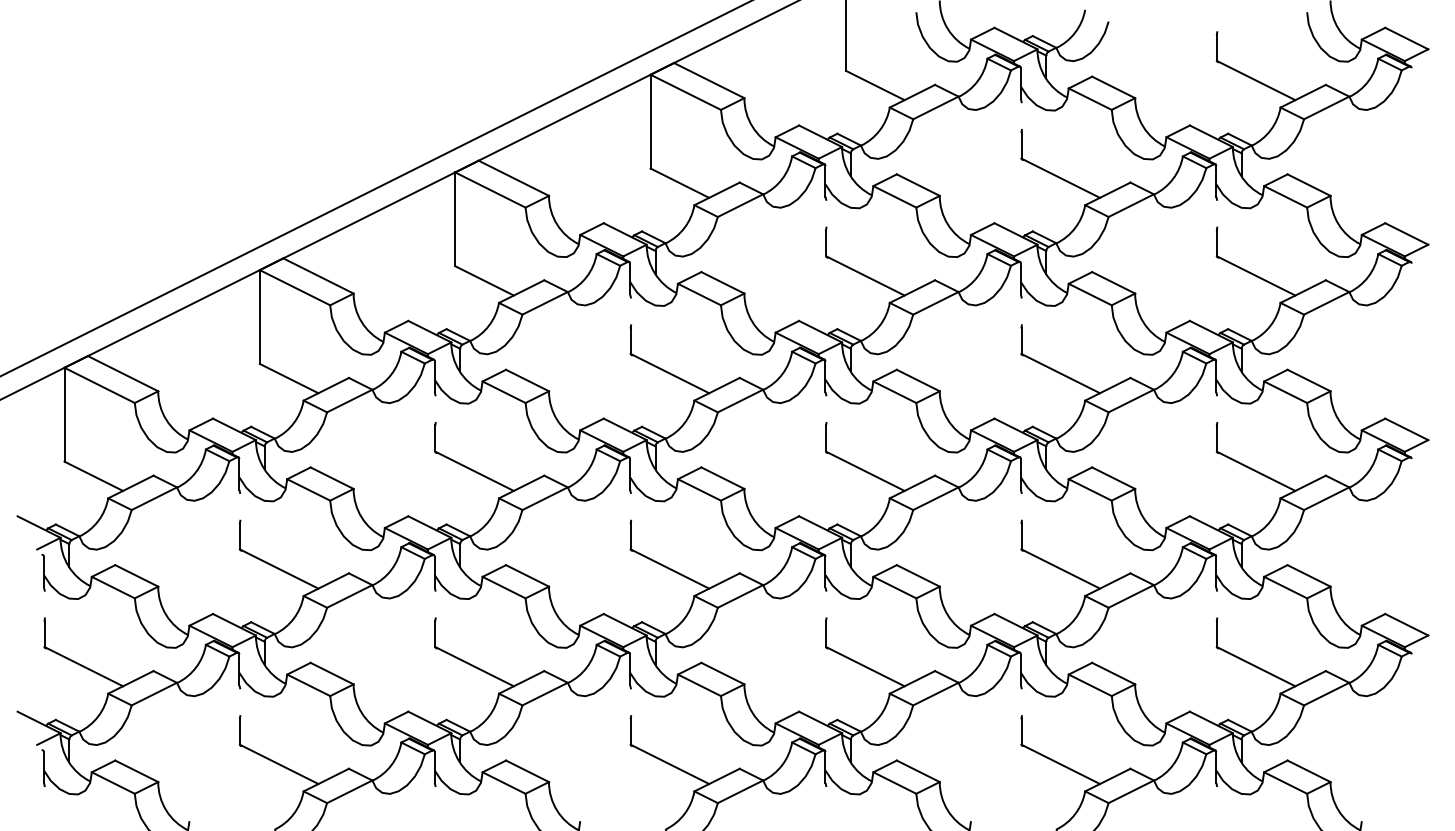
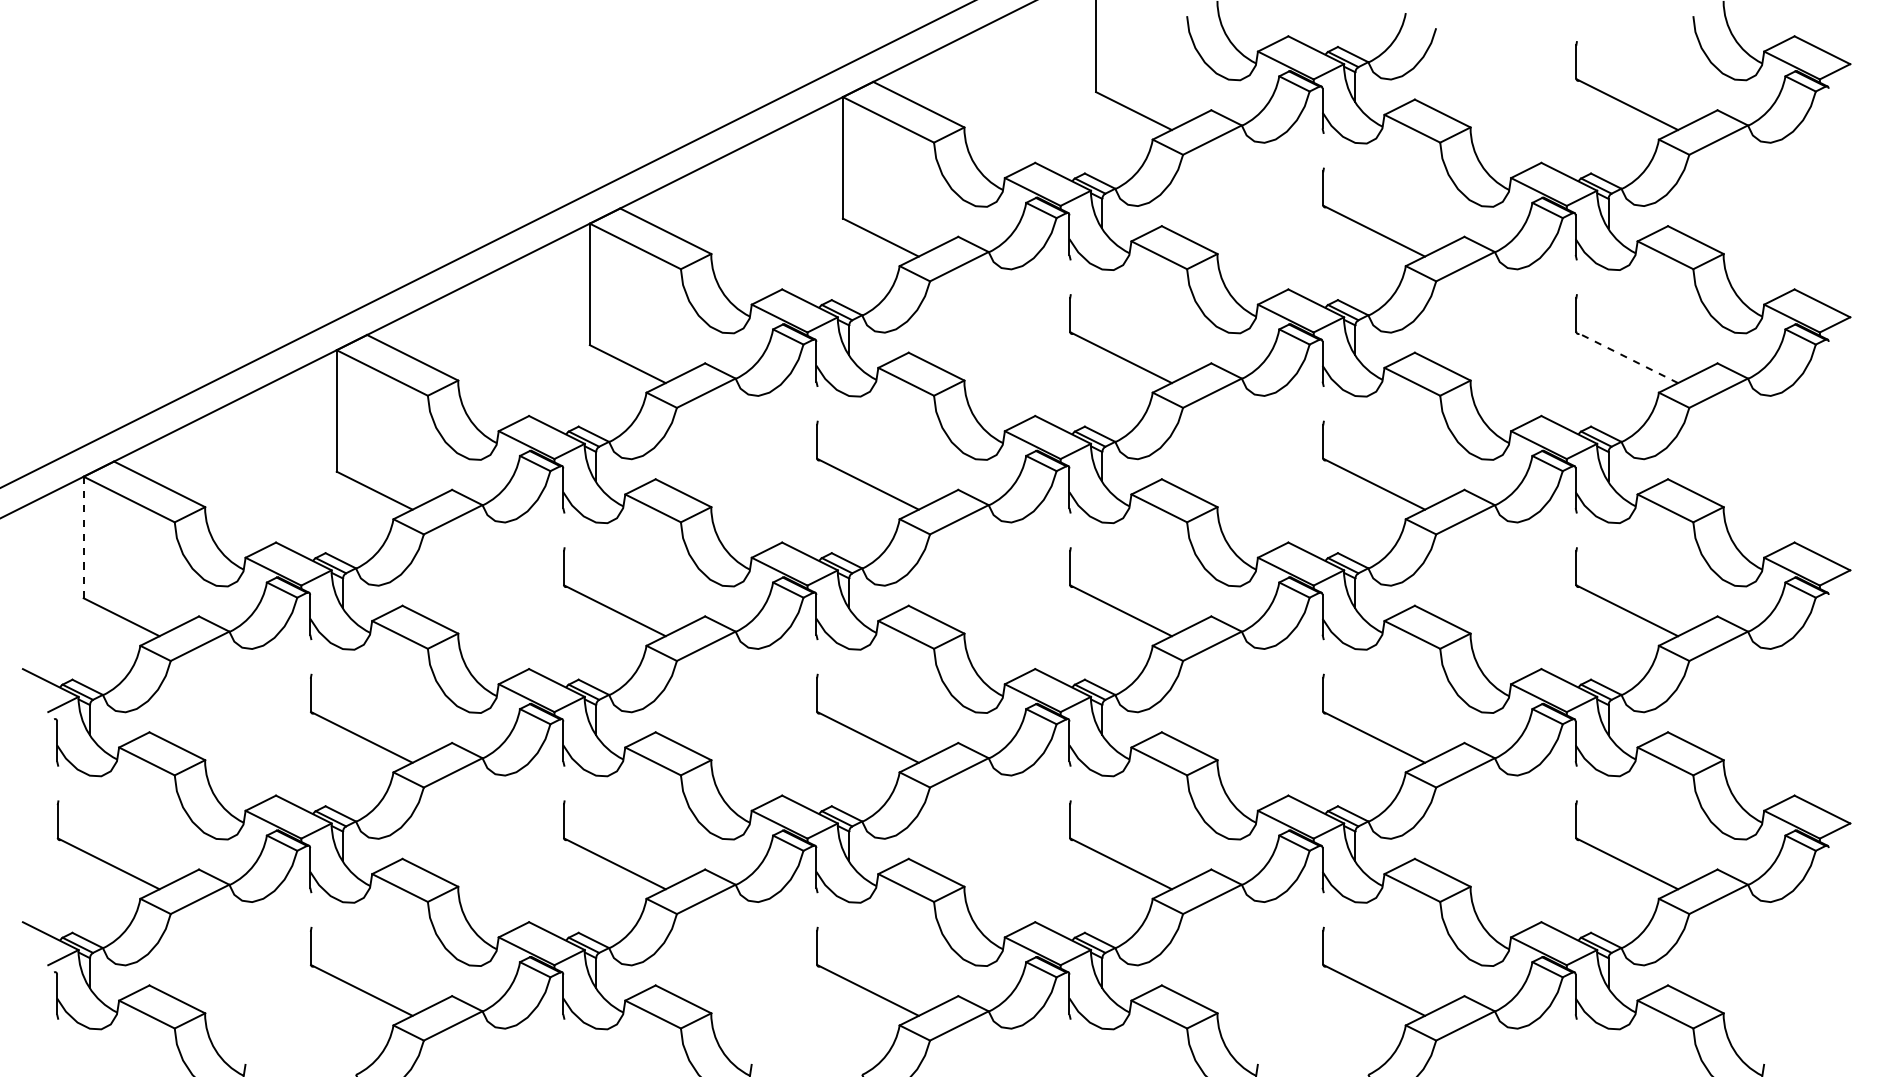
line: (1256, 275) -> (1627, 357), solid -> dashed
line: (64, 414) -> (83, 537), solid -> dashed

